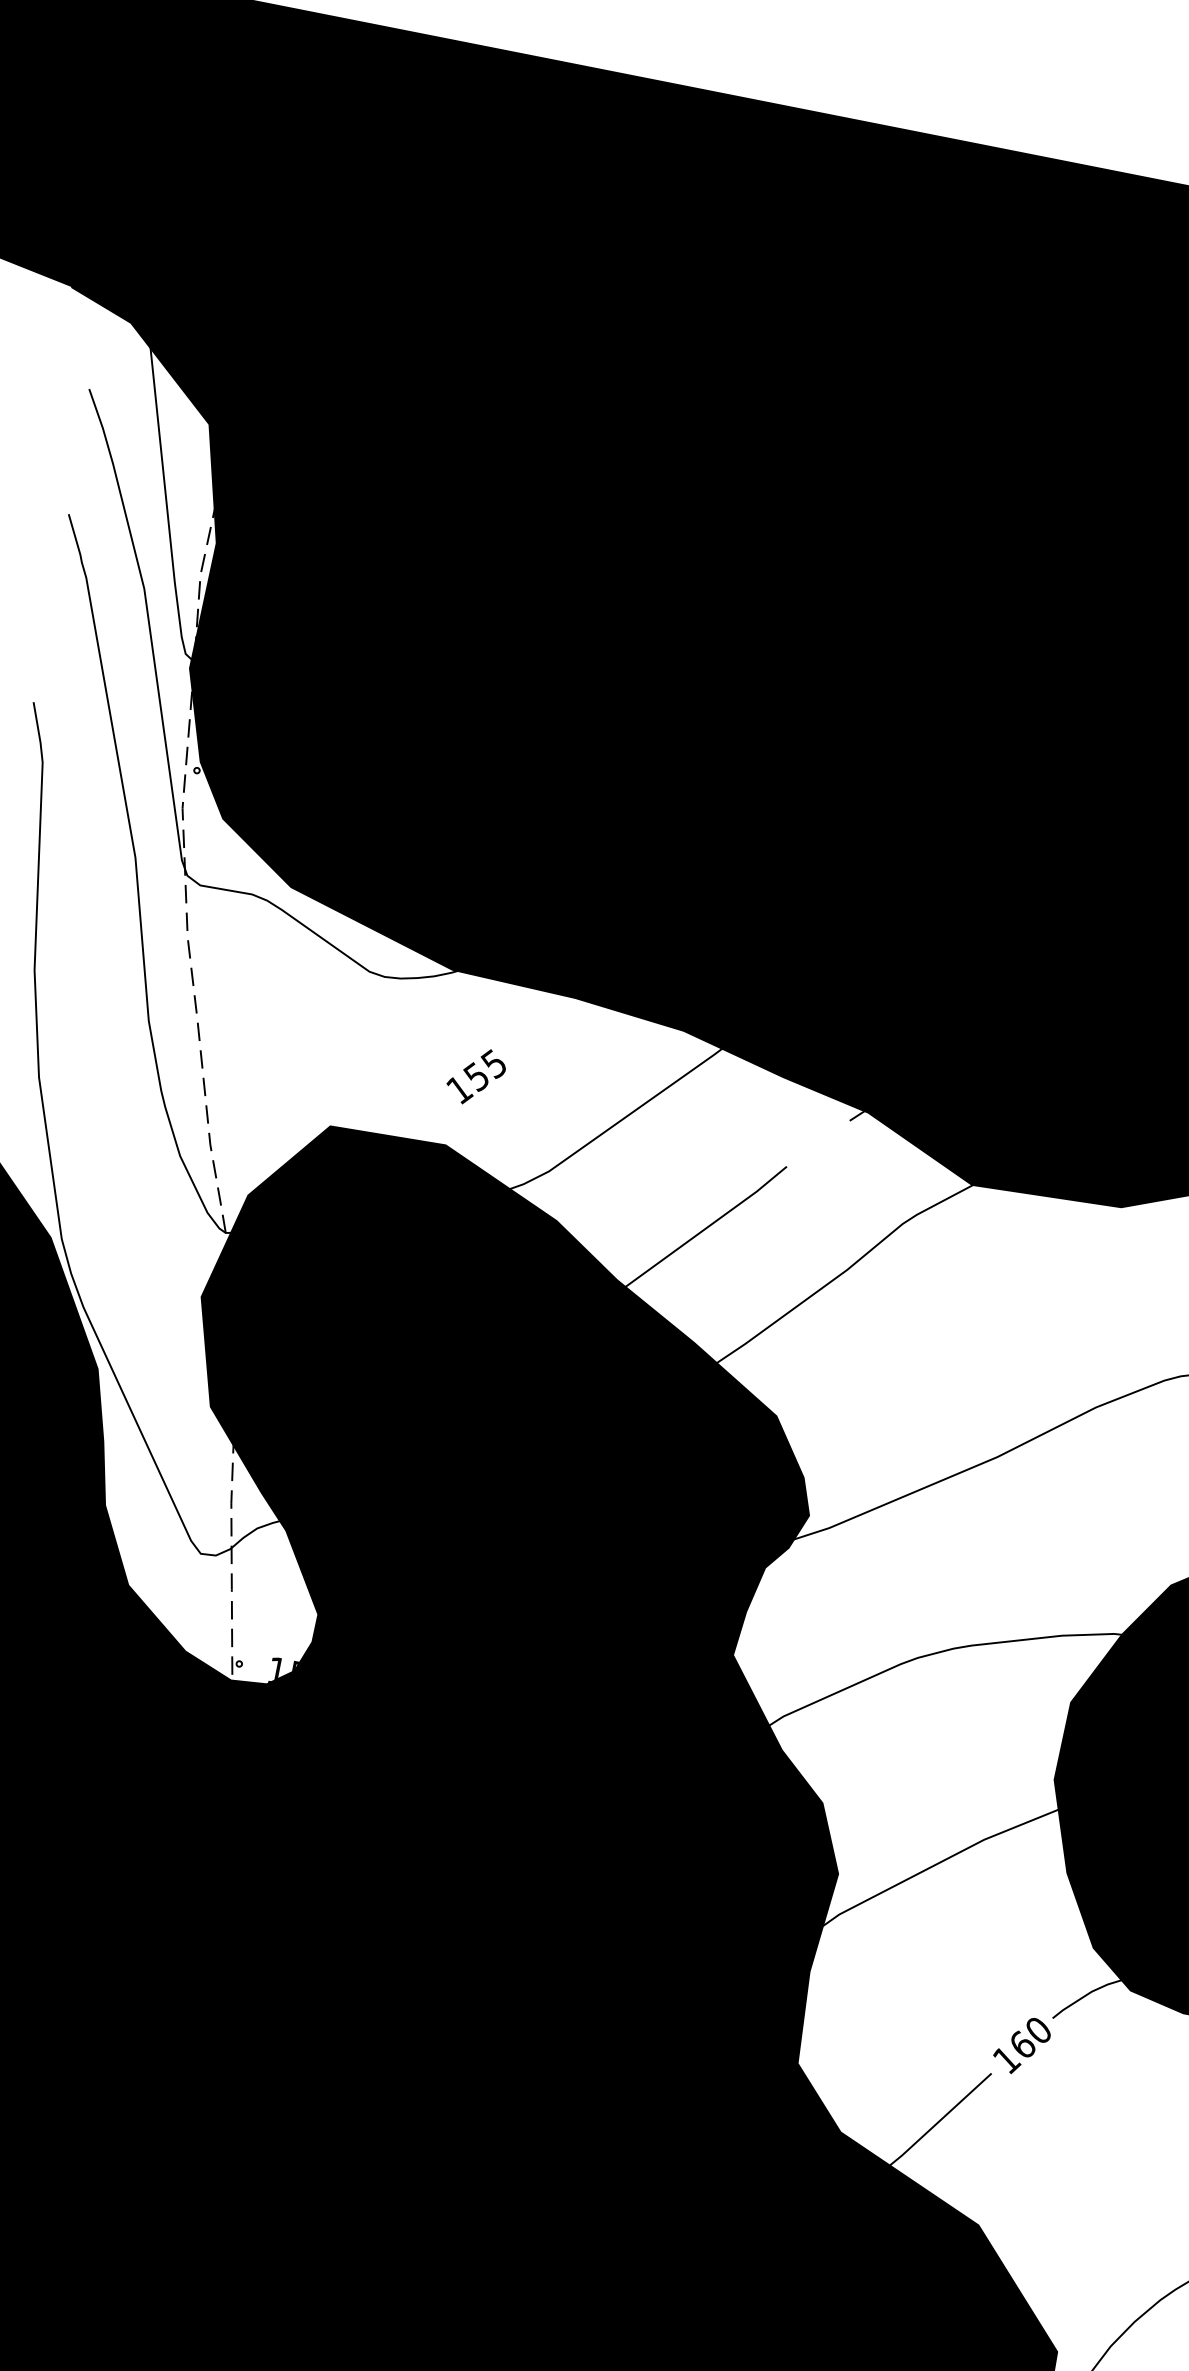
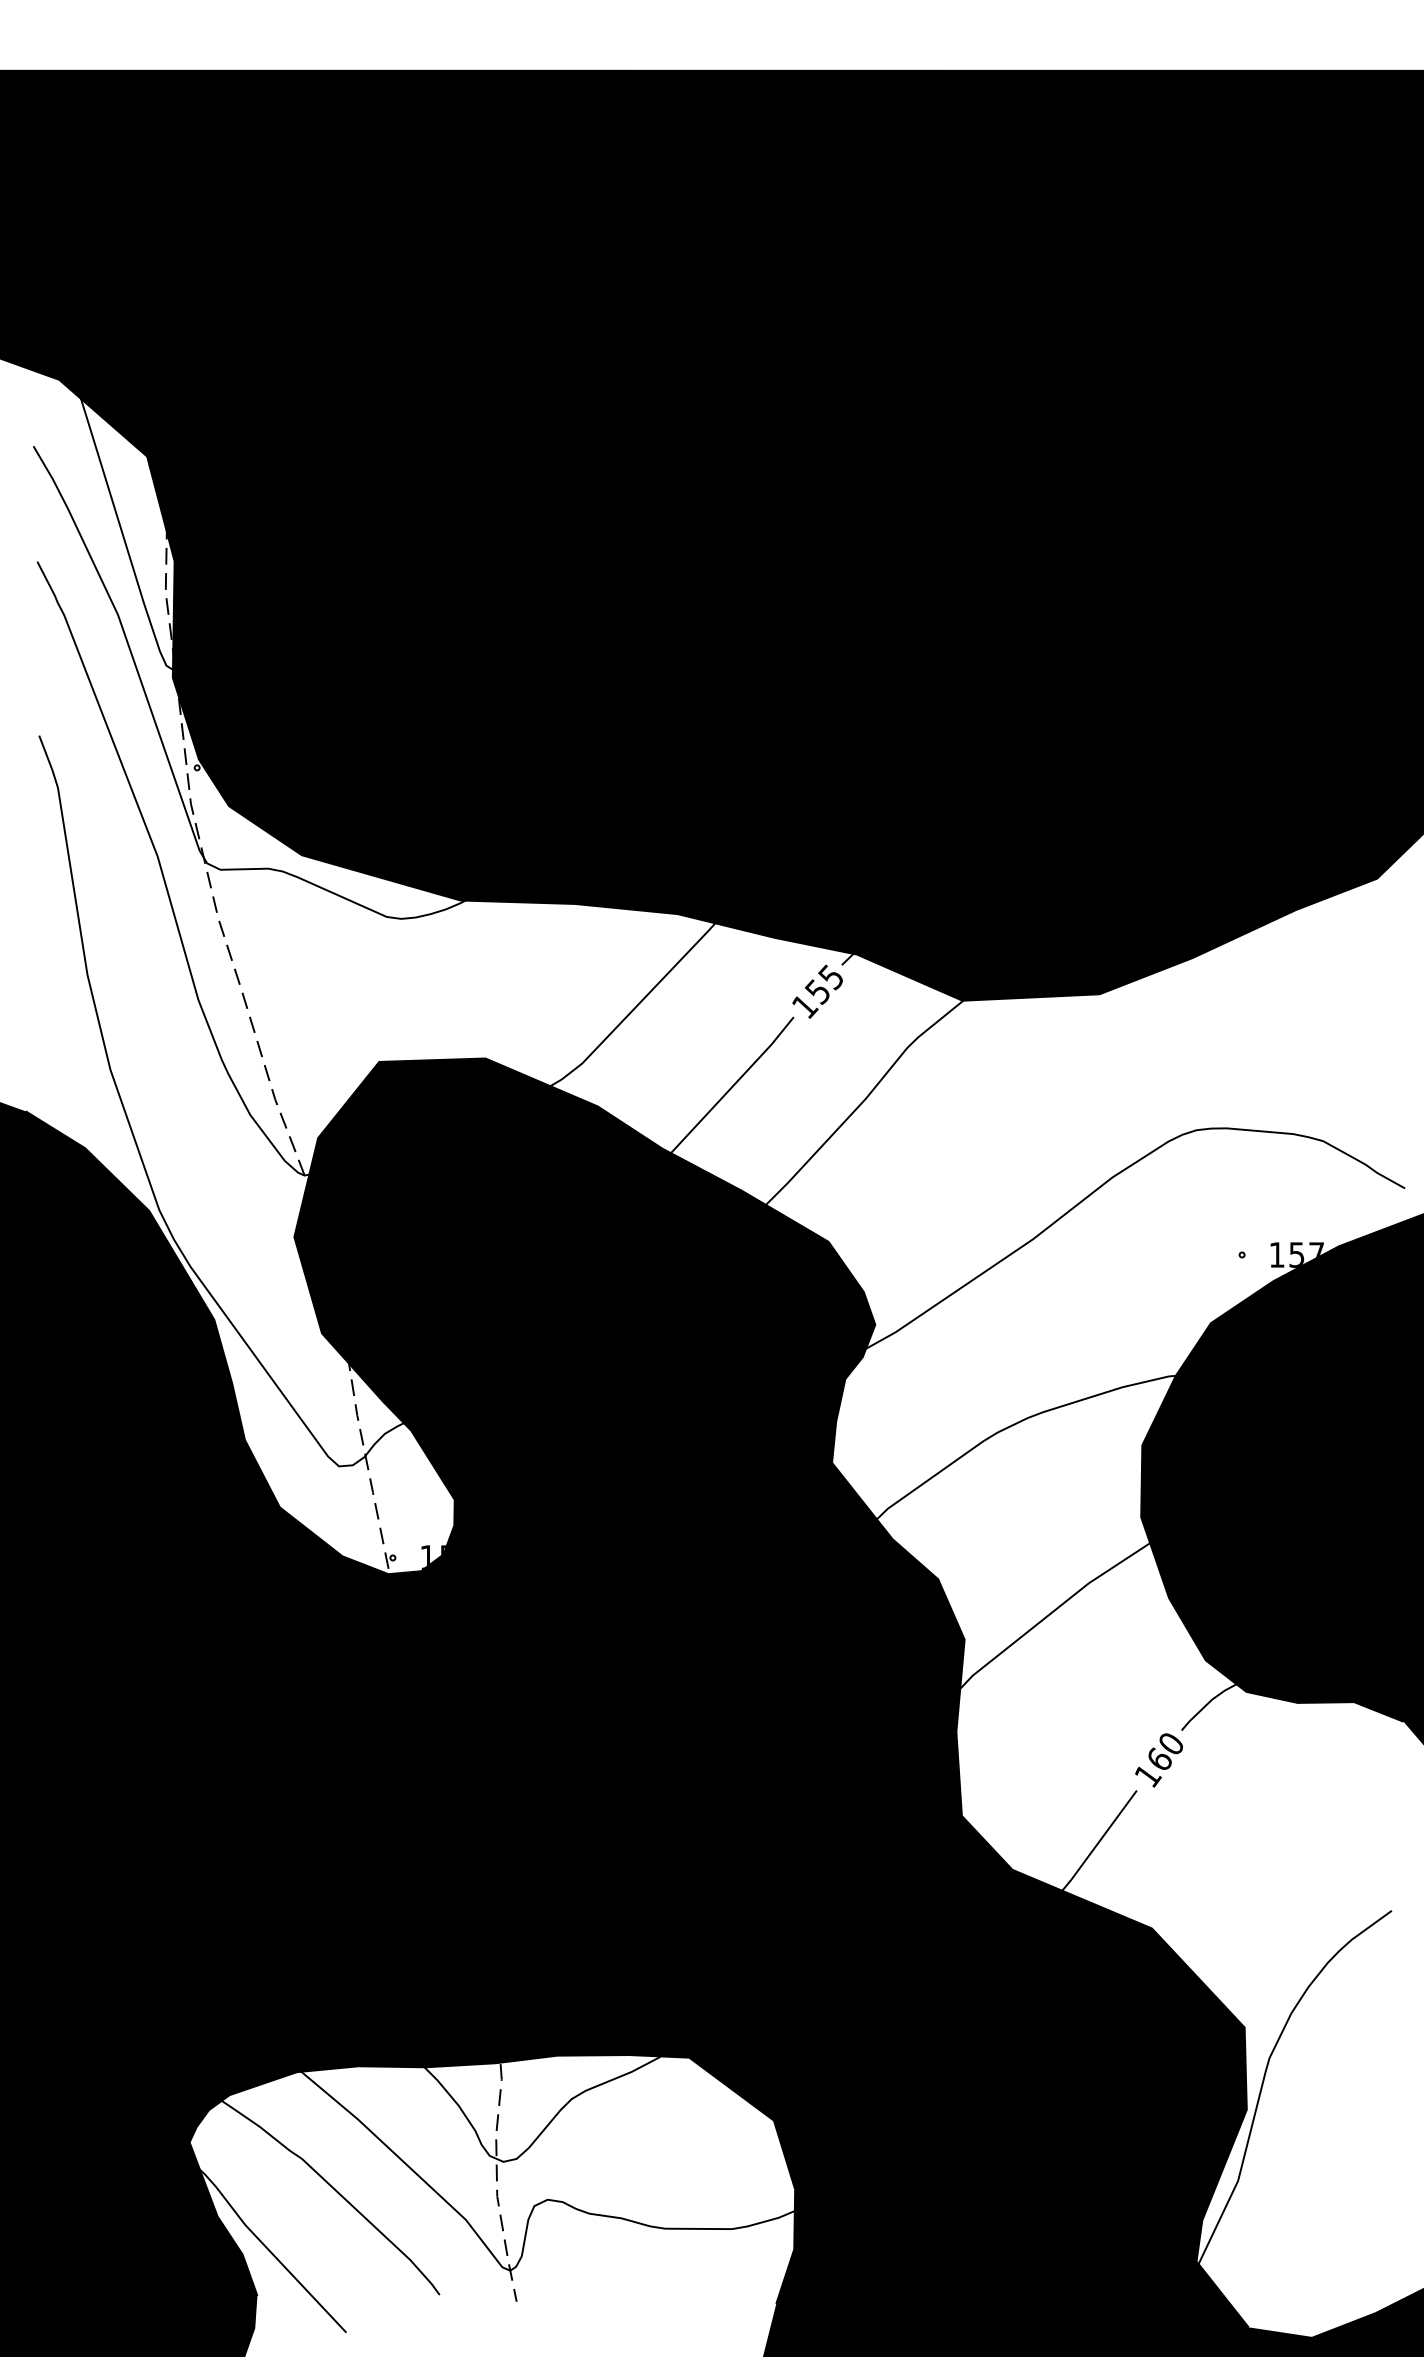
text: (476, 1076) -> (817, 991), moved

